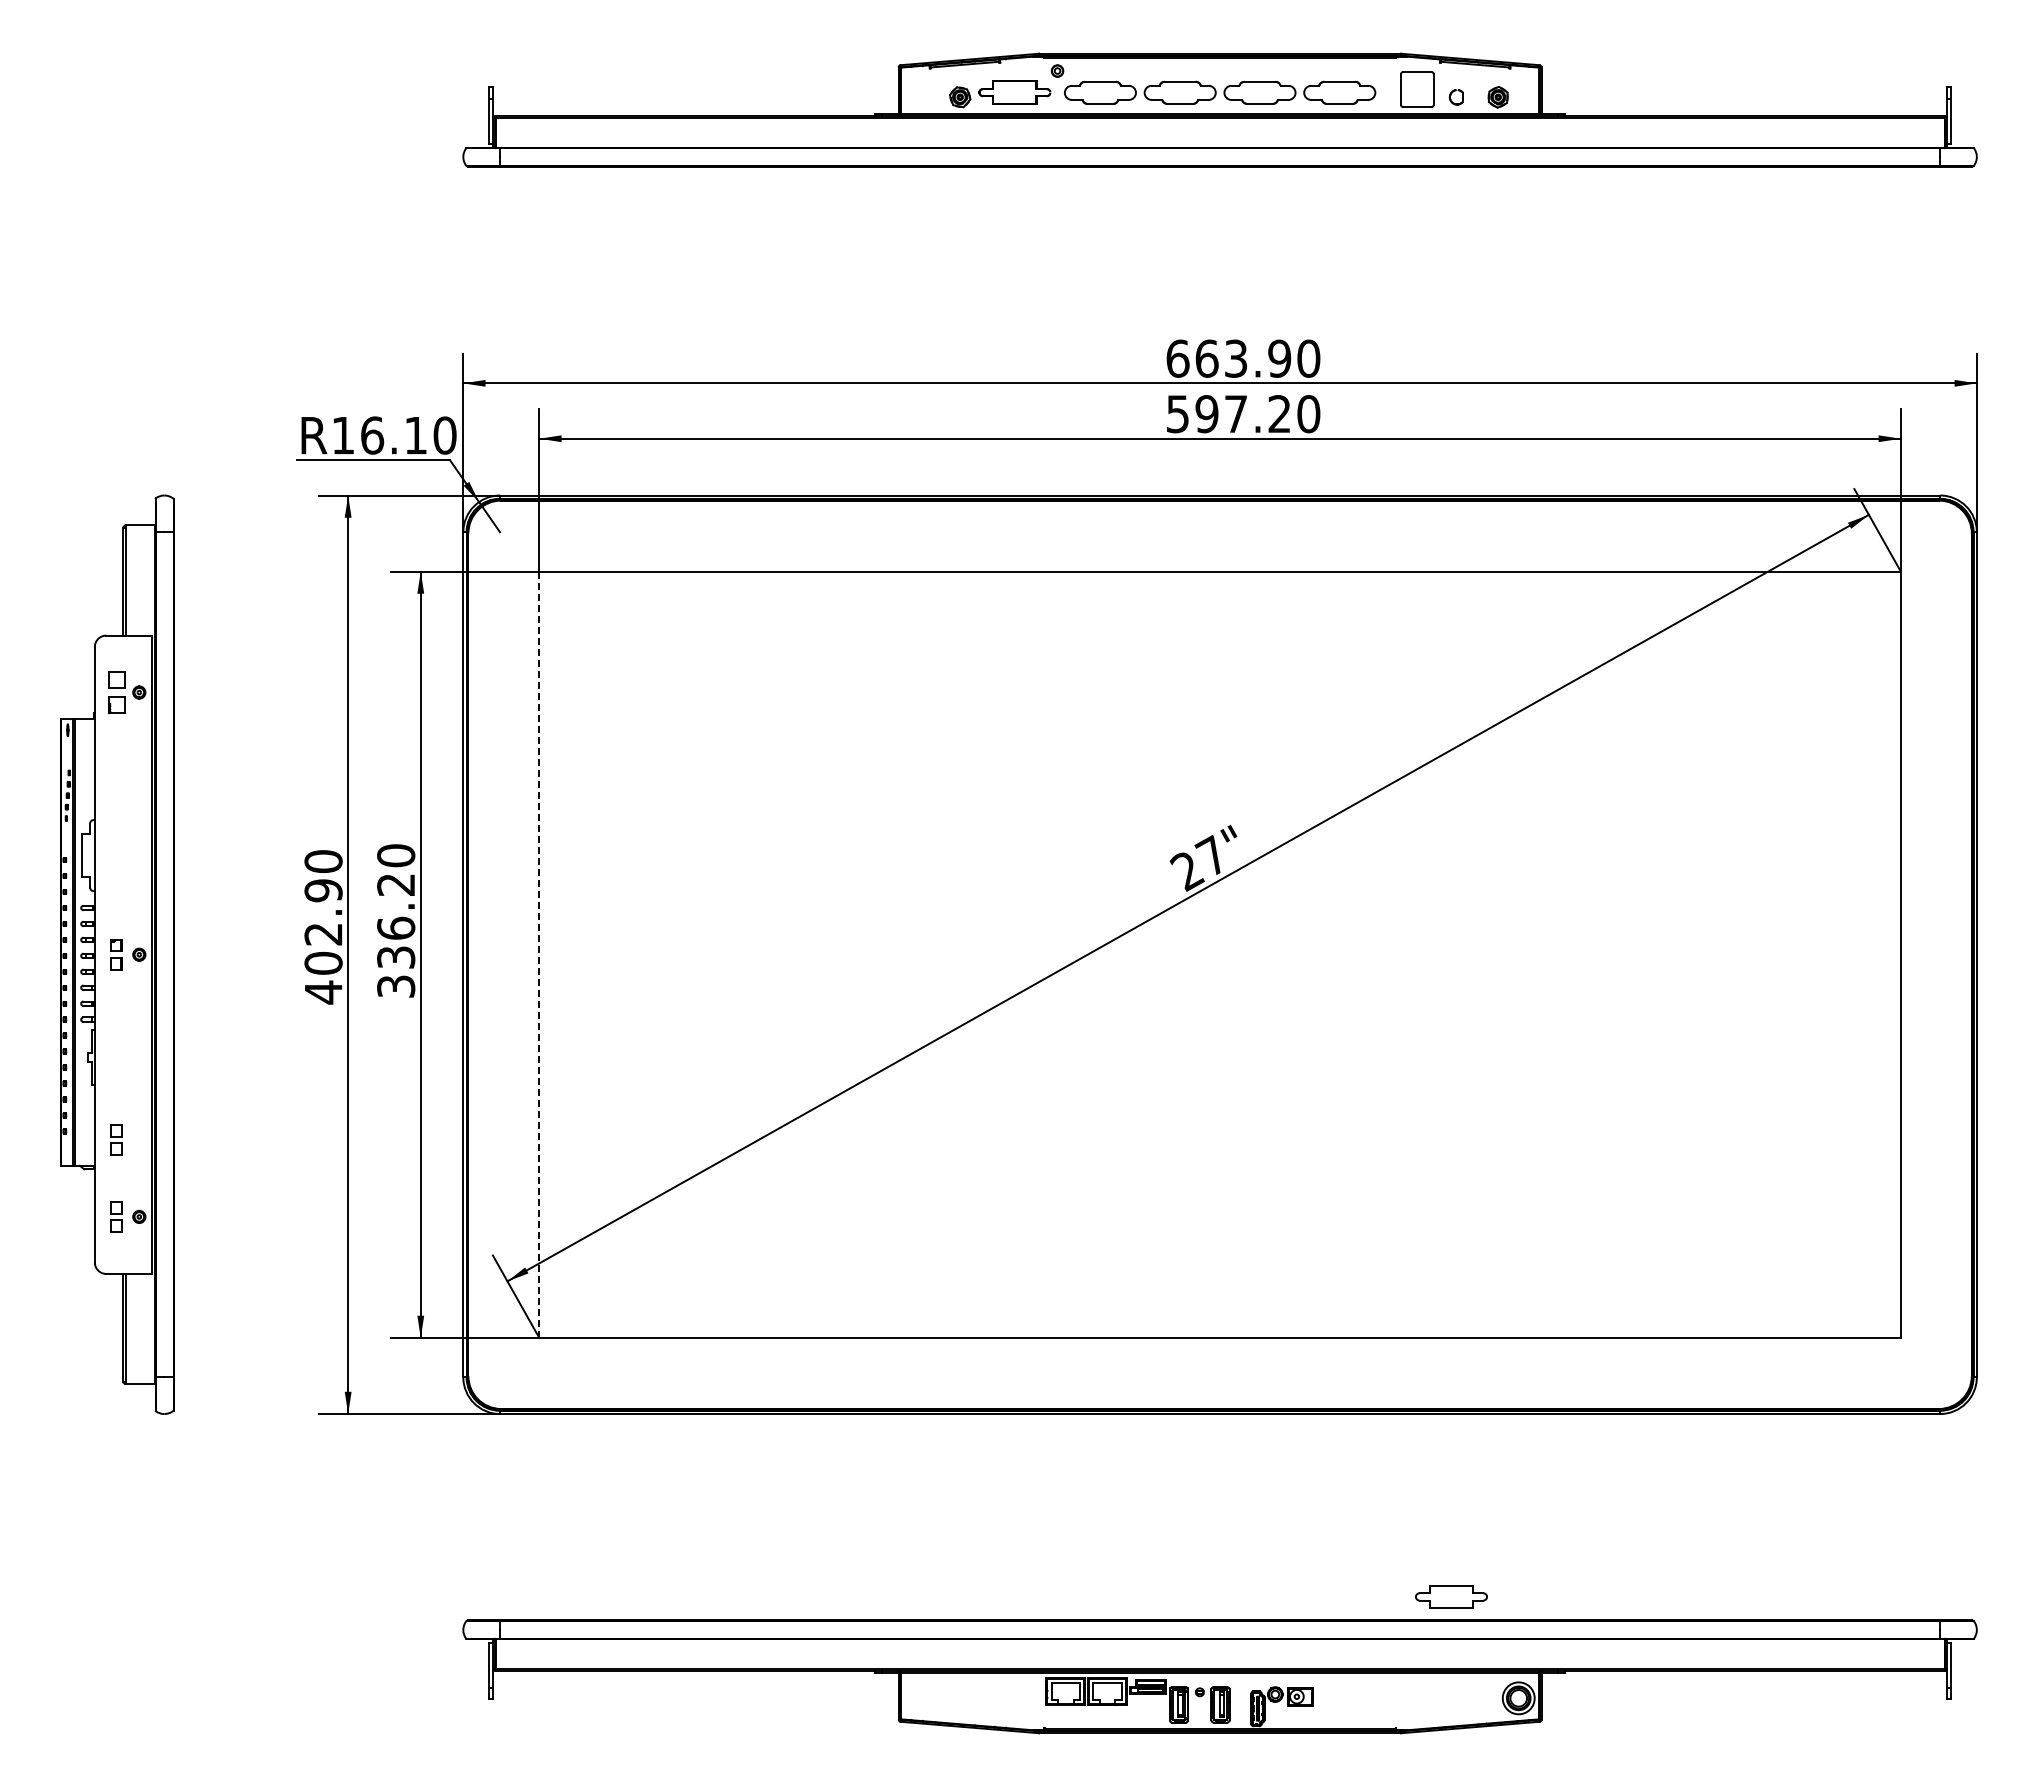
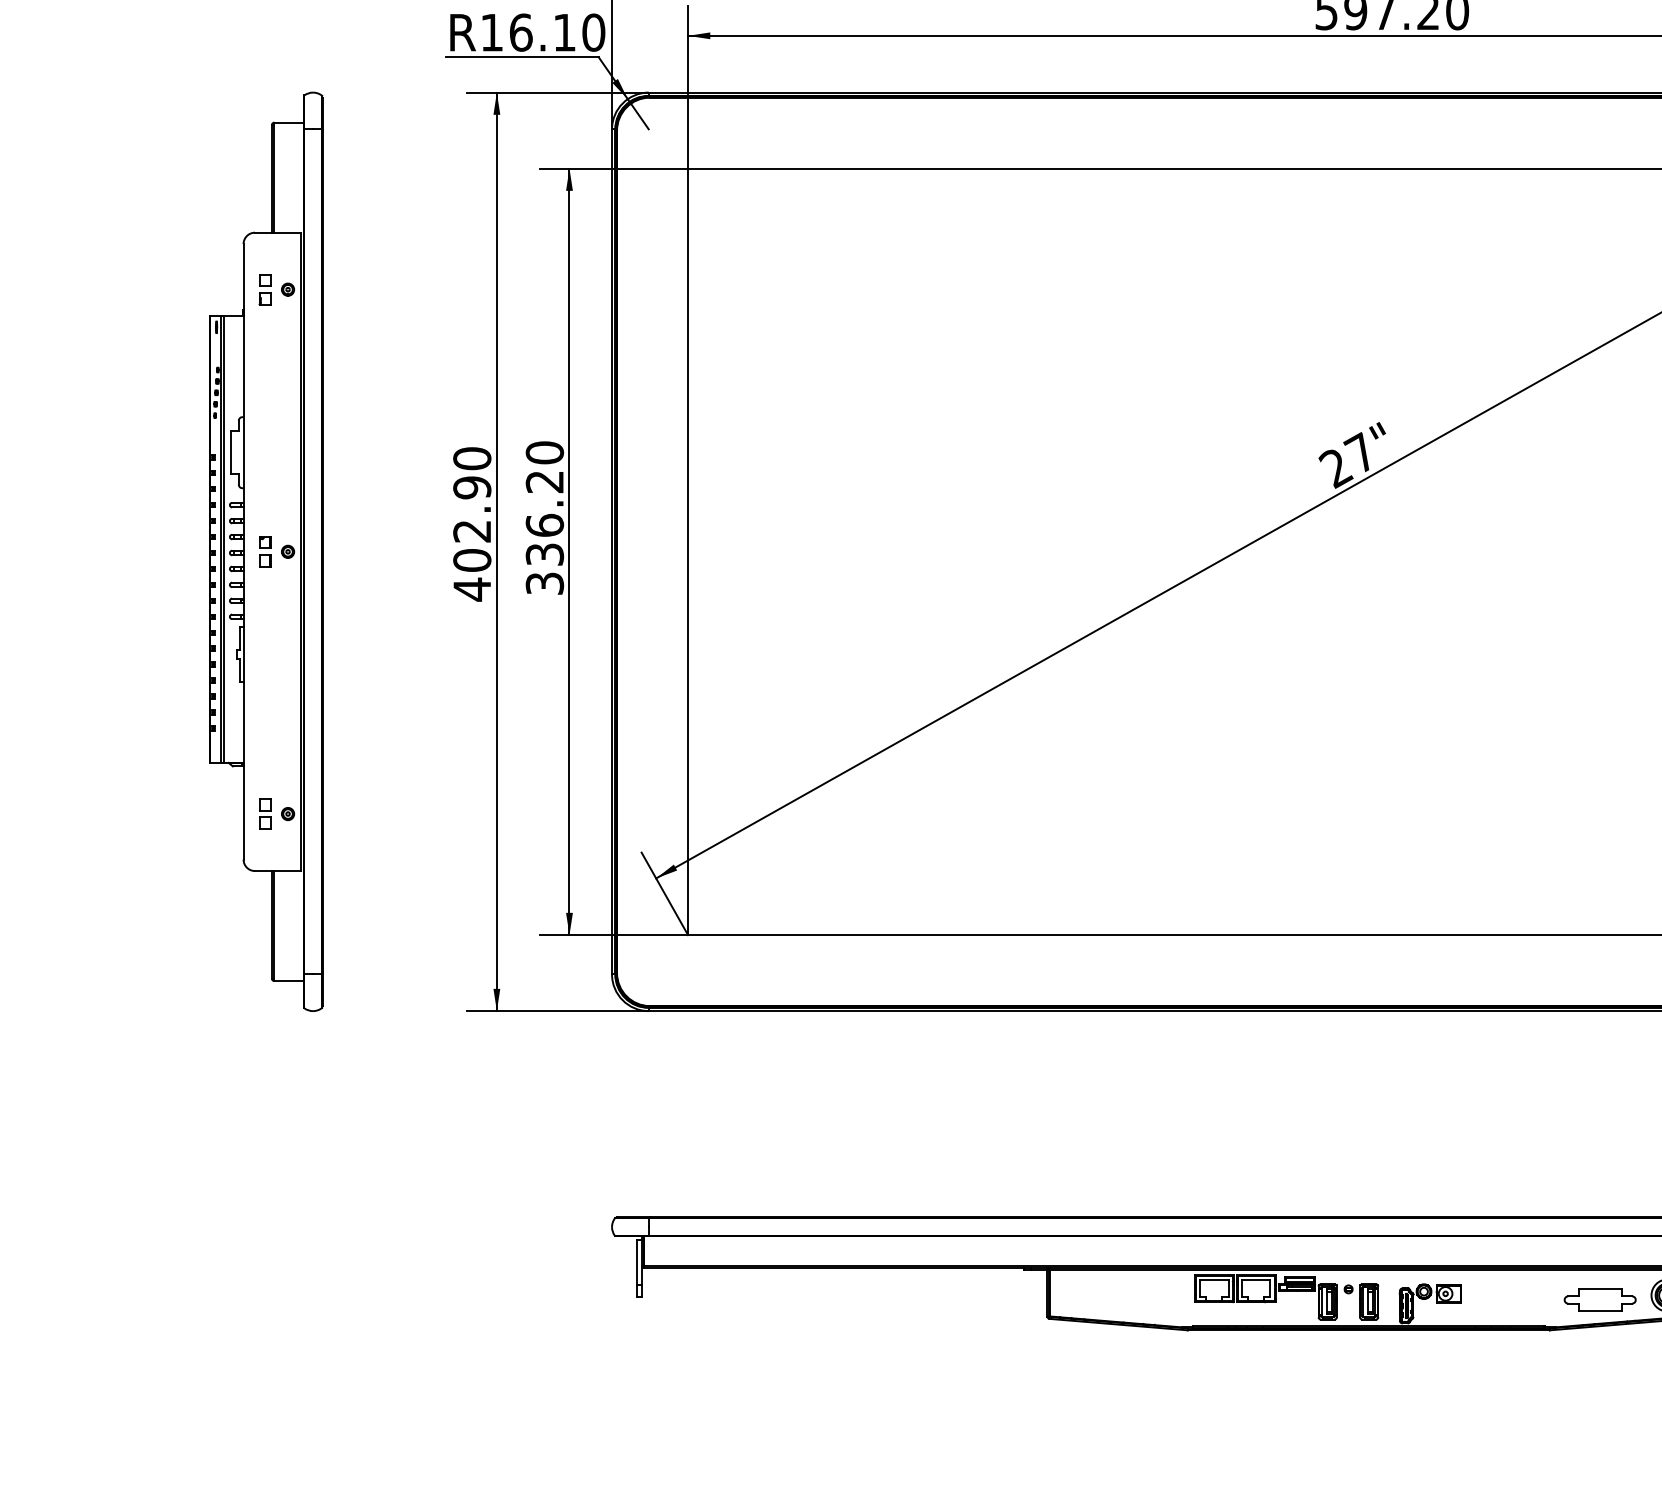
part: (115, 692) -> (264, 289), size x0.71
line: (539, 954) -> (688, 551), dashed -> solid
part: (116, 1139) -> (265, 736), removed
part: (1451, 1596) -> (1600, 1299), moved

